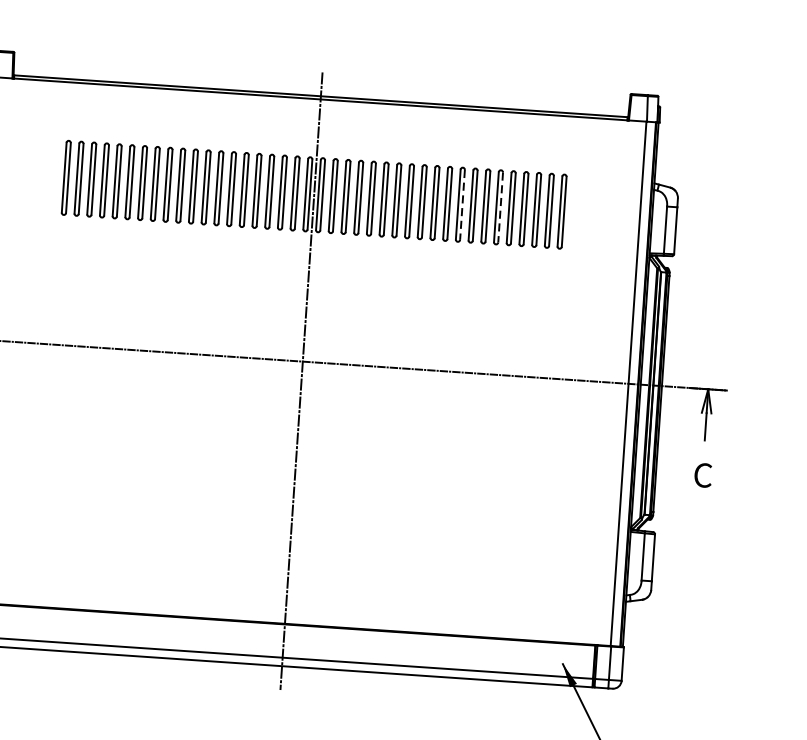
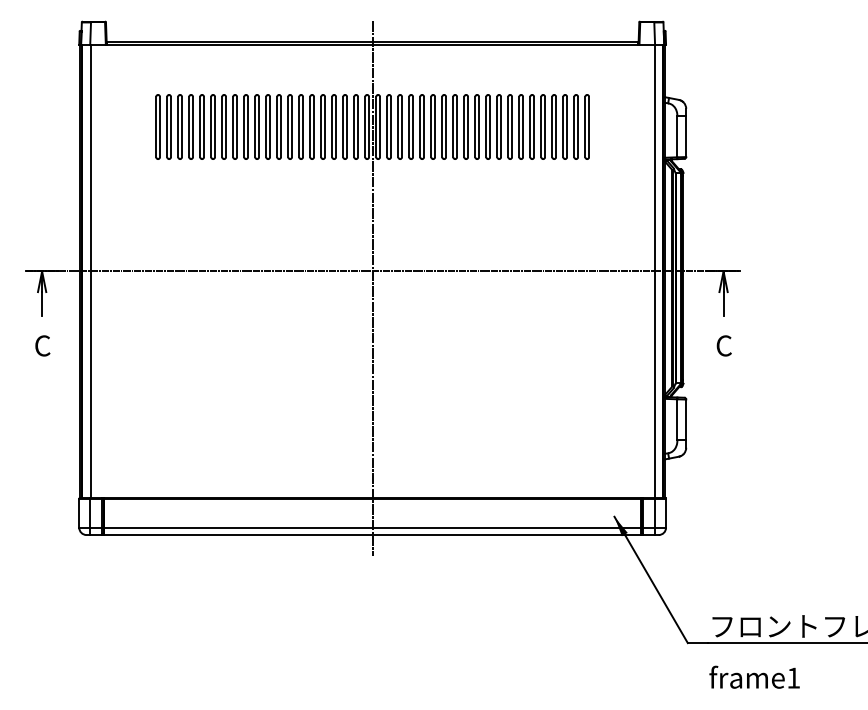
line: (463, 205) -> (501, 127), dashed -> solid
line: (501, 208) -> (534, 127), dashed -> solid

